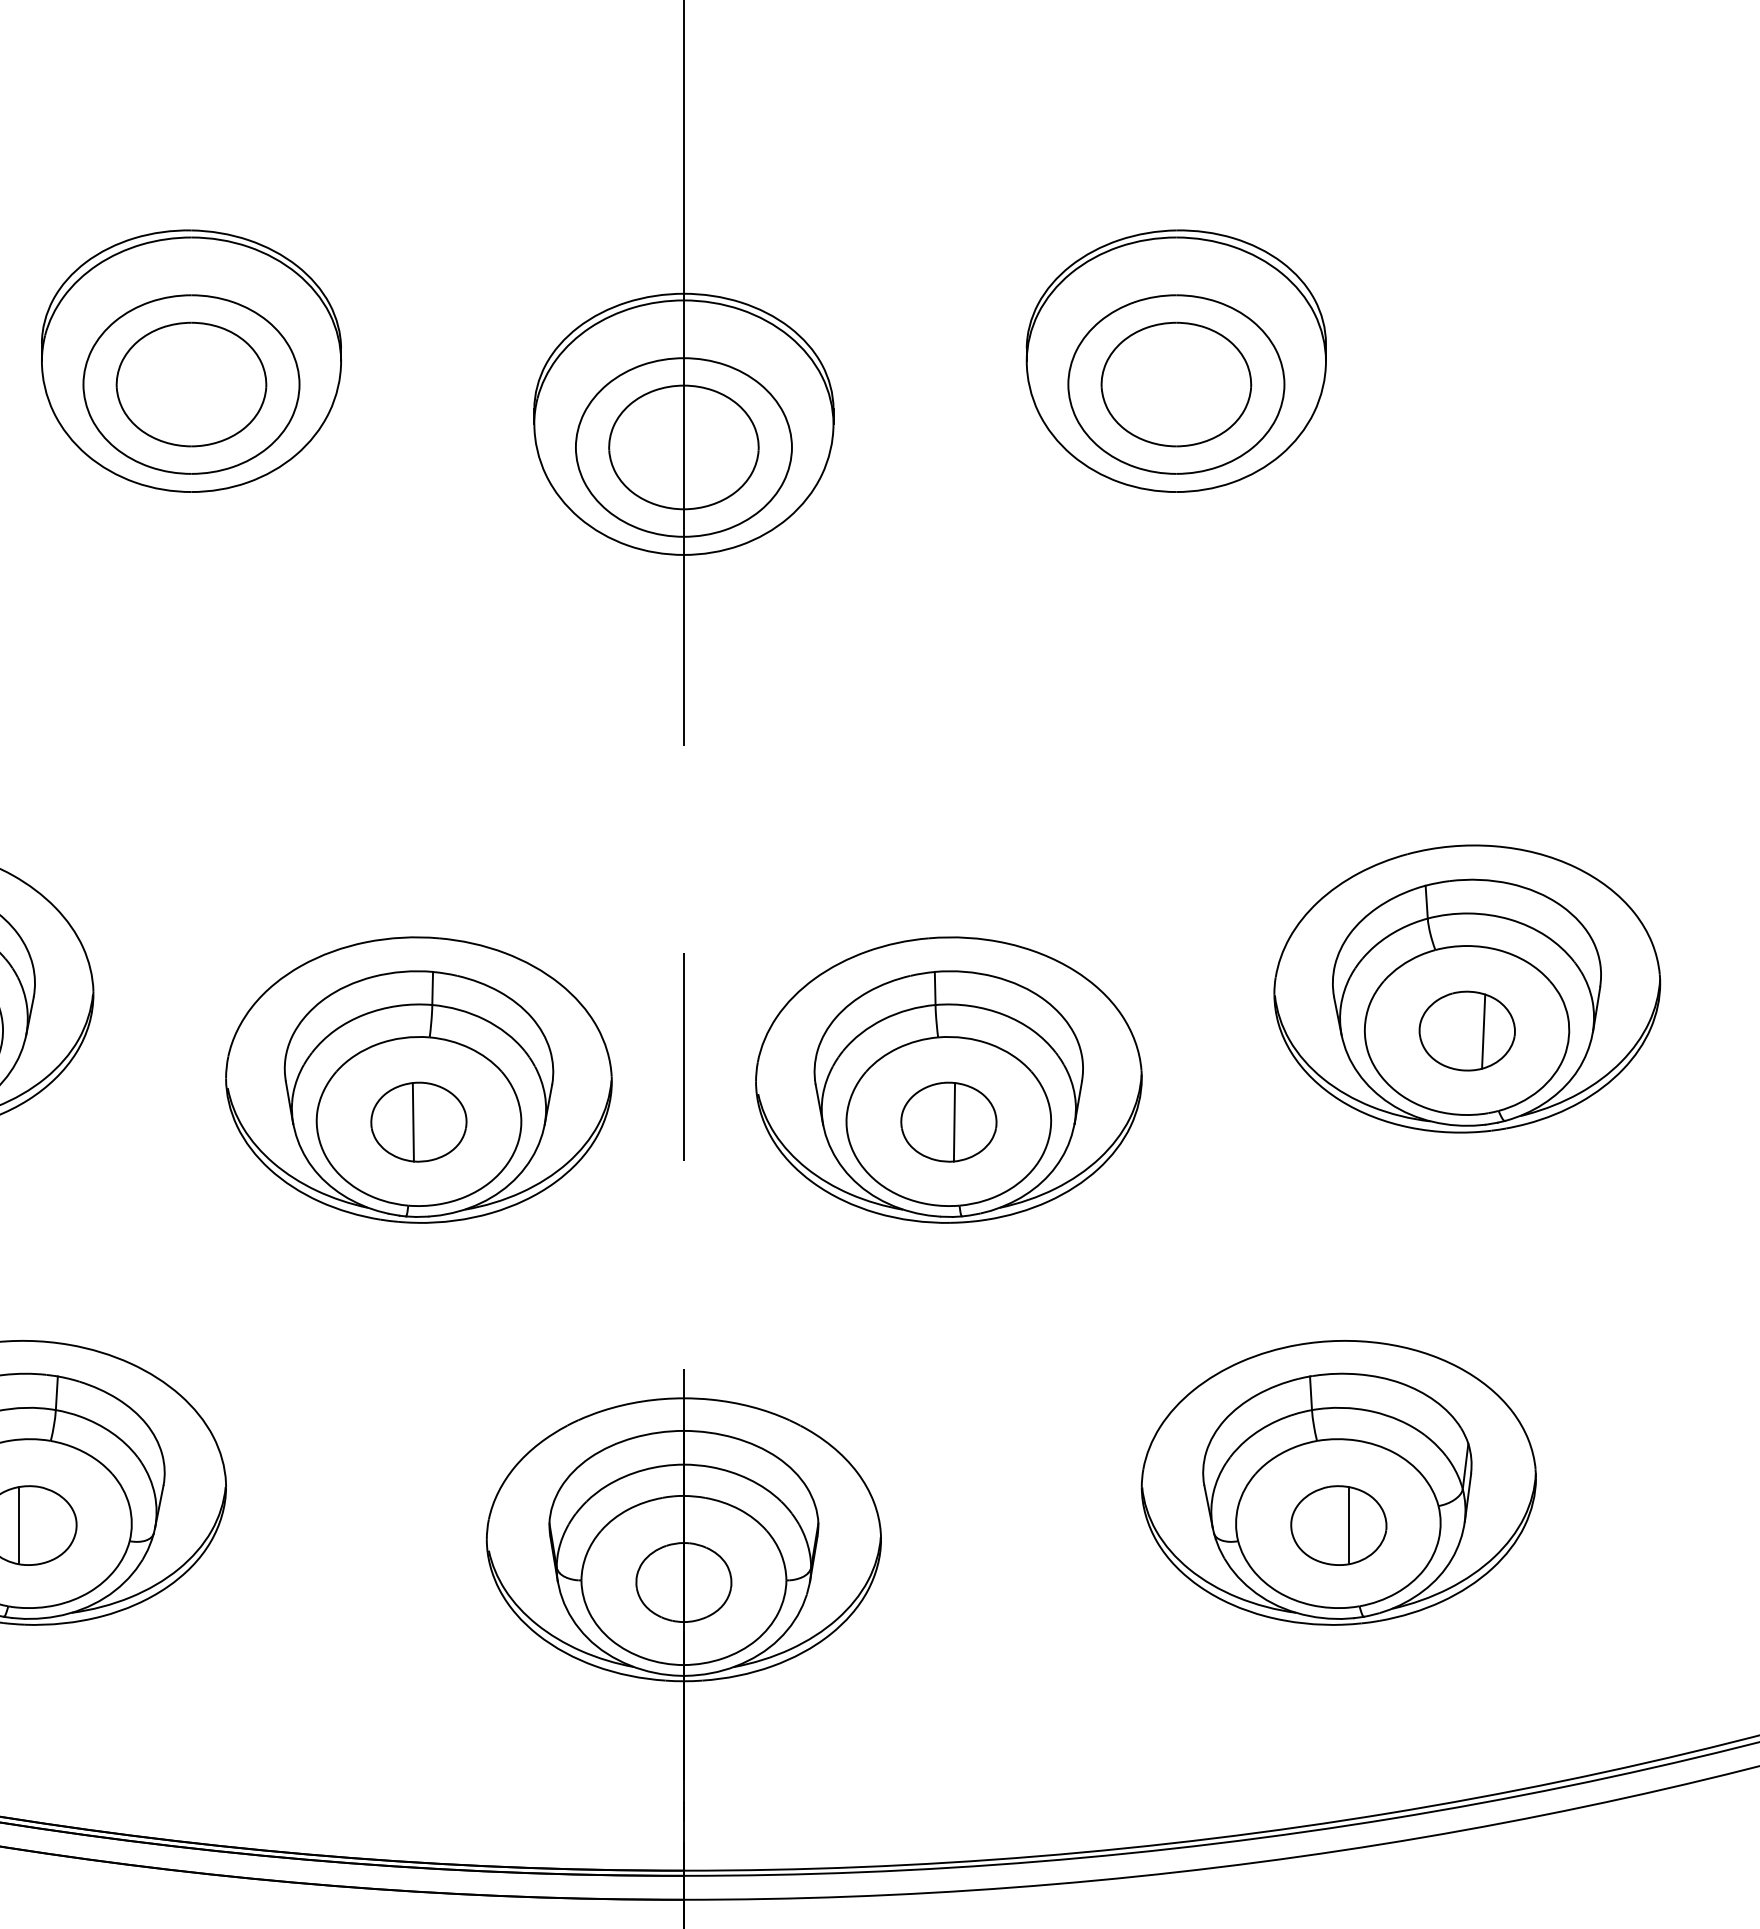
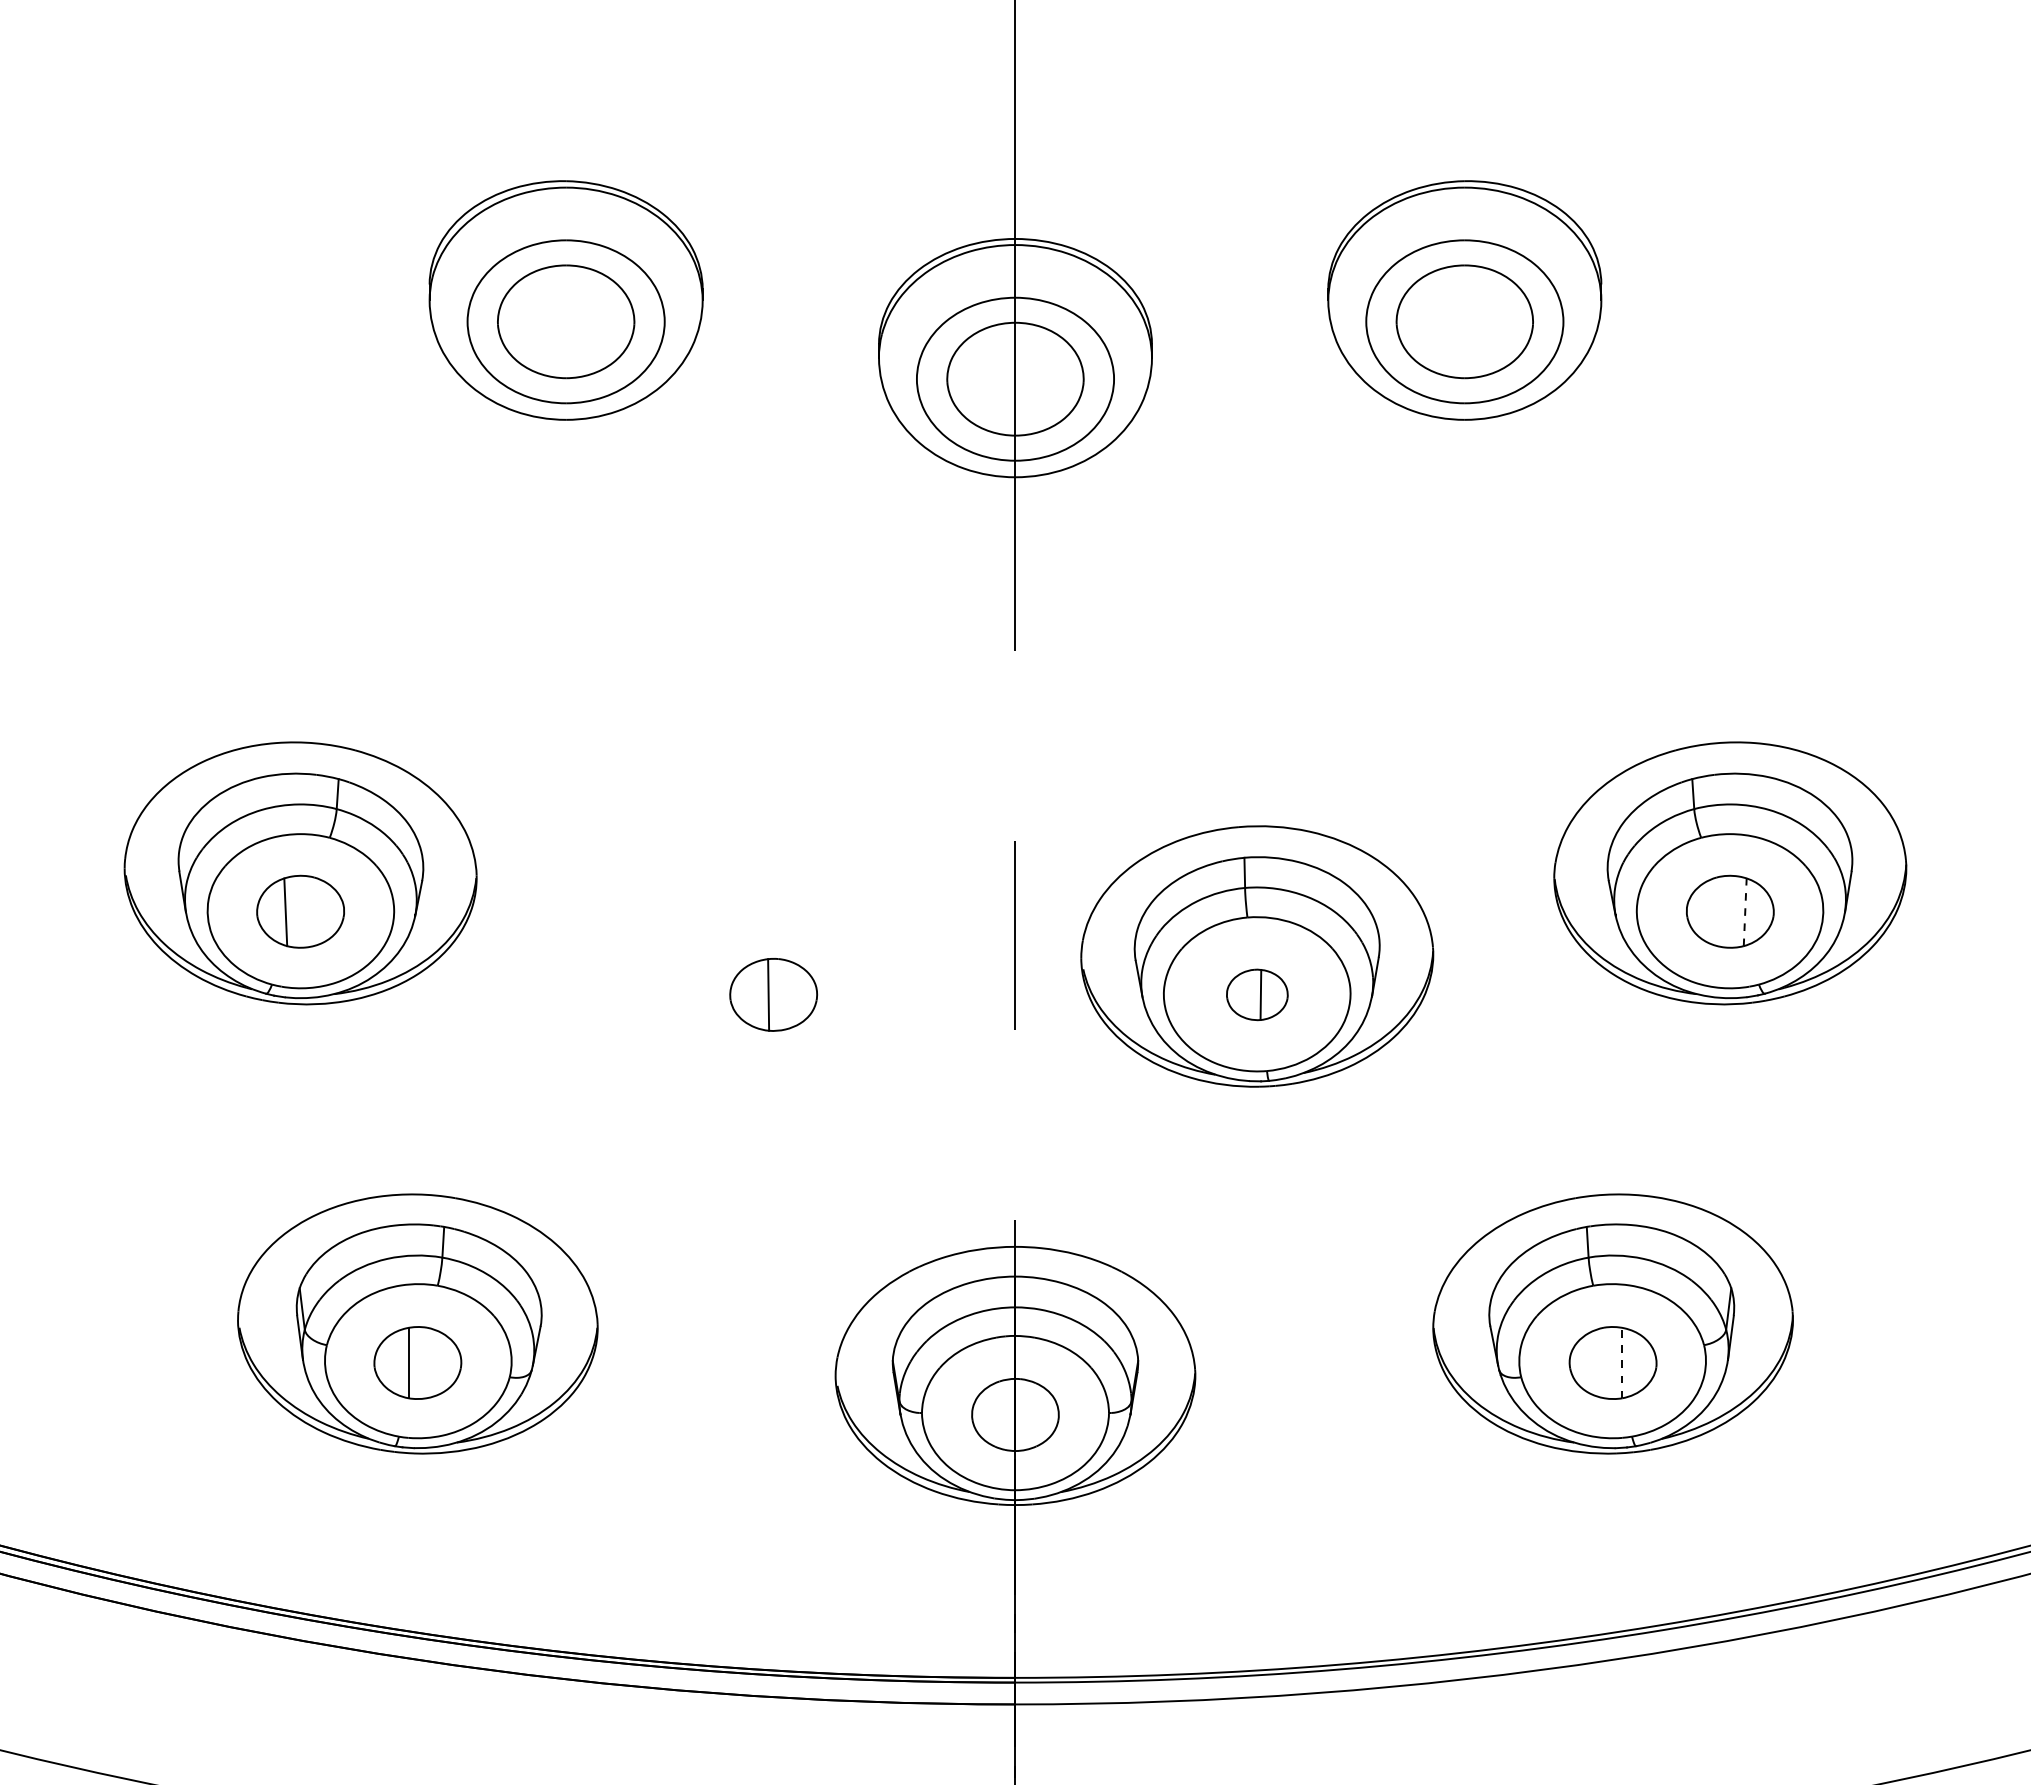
line: (1483, 1031) -> (1745, 912), solid -> dashed
part: (418, 1080) -> (773, 956), removed
part: (949, 1121) -> (1257, 994), size x0.7
line: (1349, 1525) -> (1622, 1362), solid -> dashed

